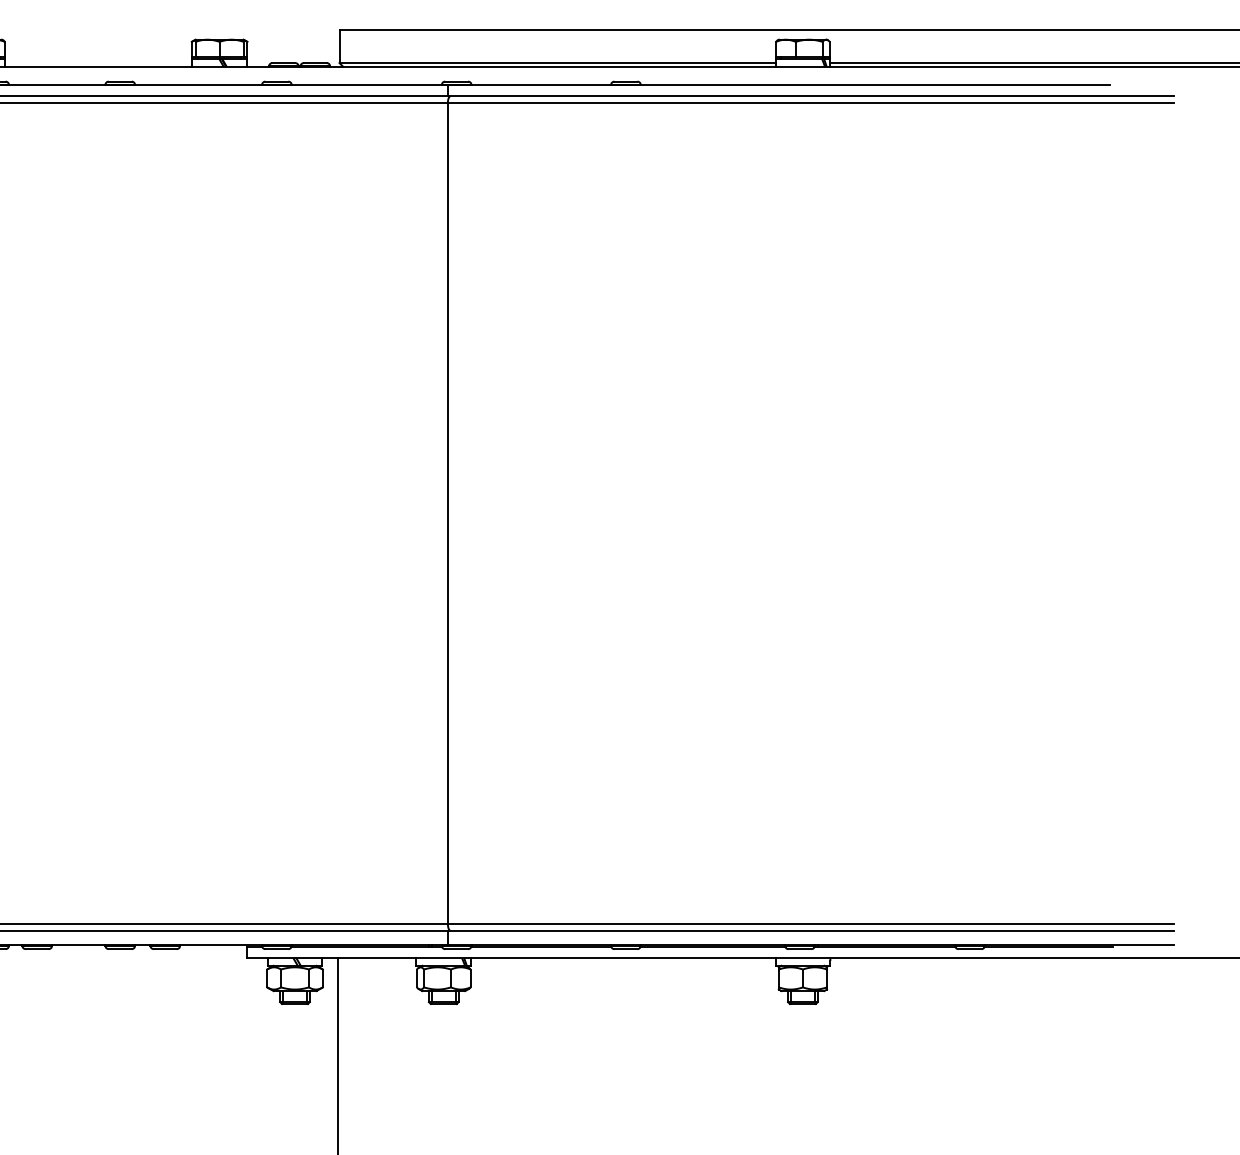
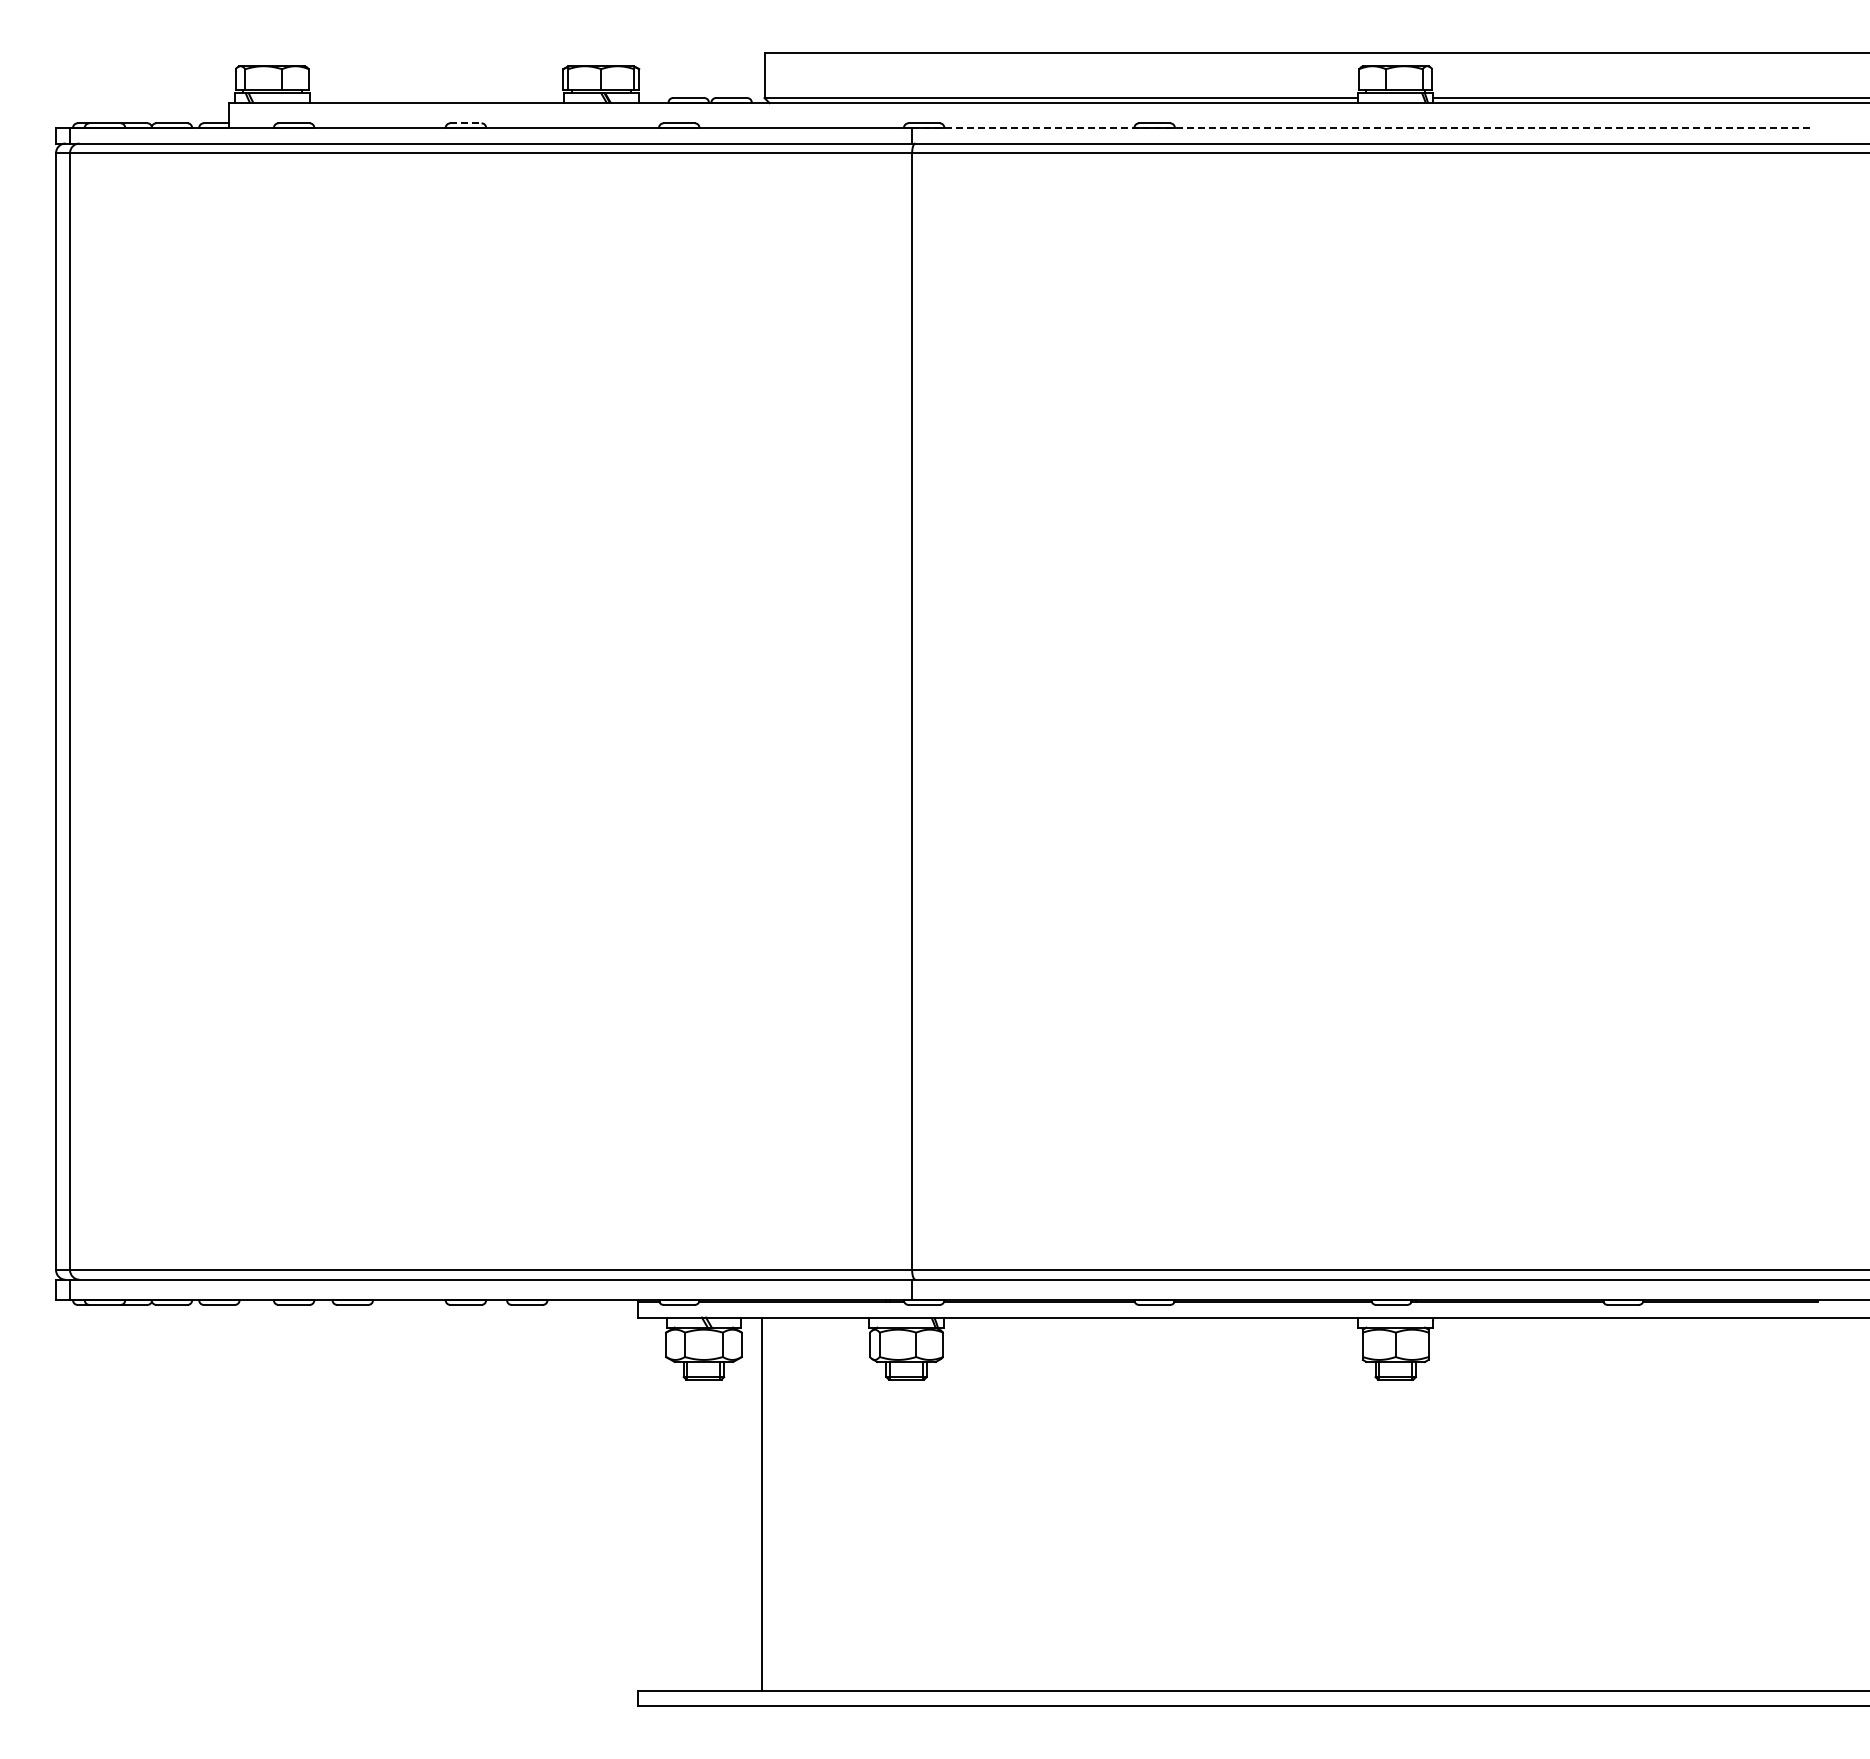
line: (119, 81) -> (465, 123), solid -> dashed
line: (779, 85) -> (1363, 128), solid -> dashed

